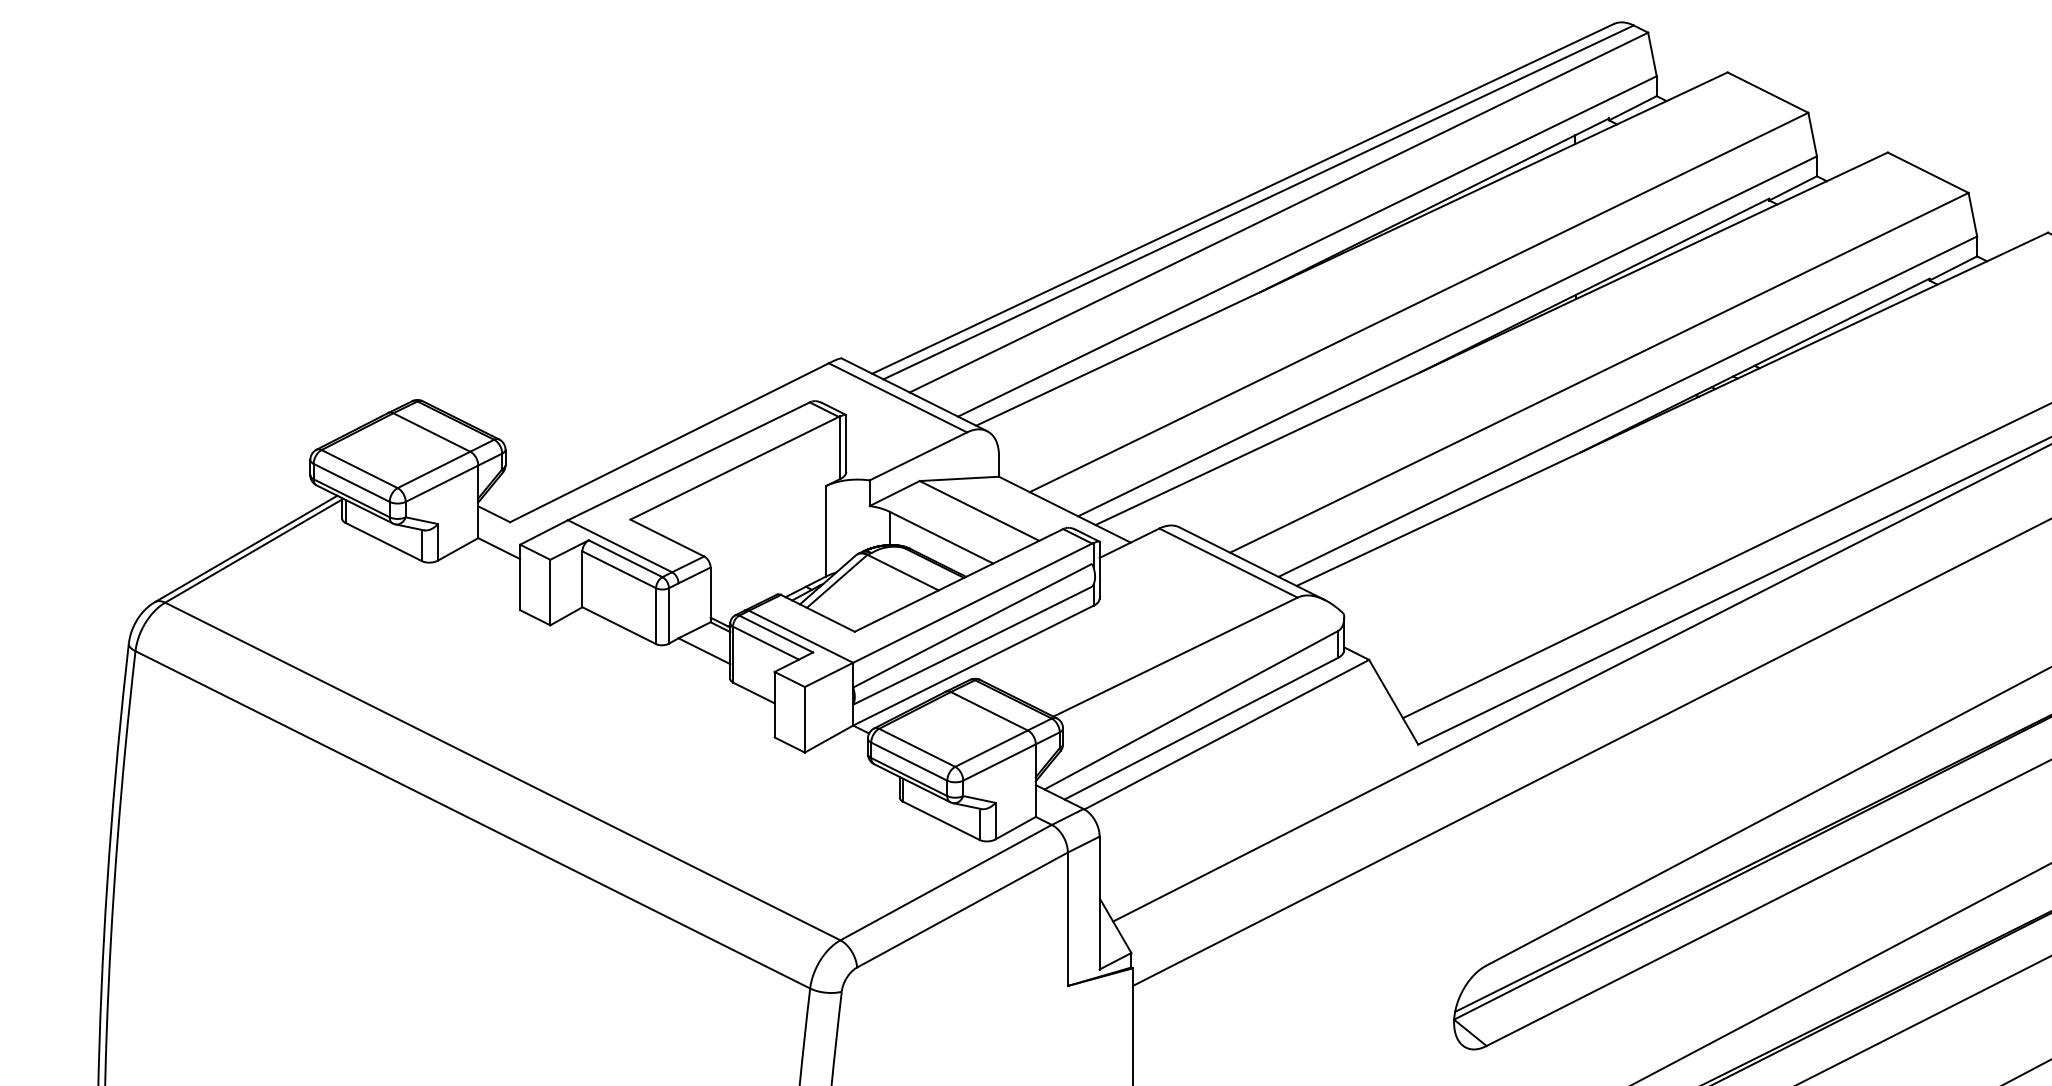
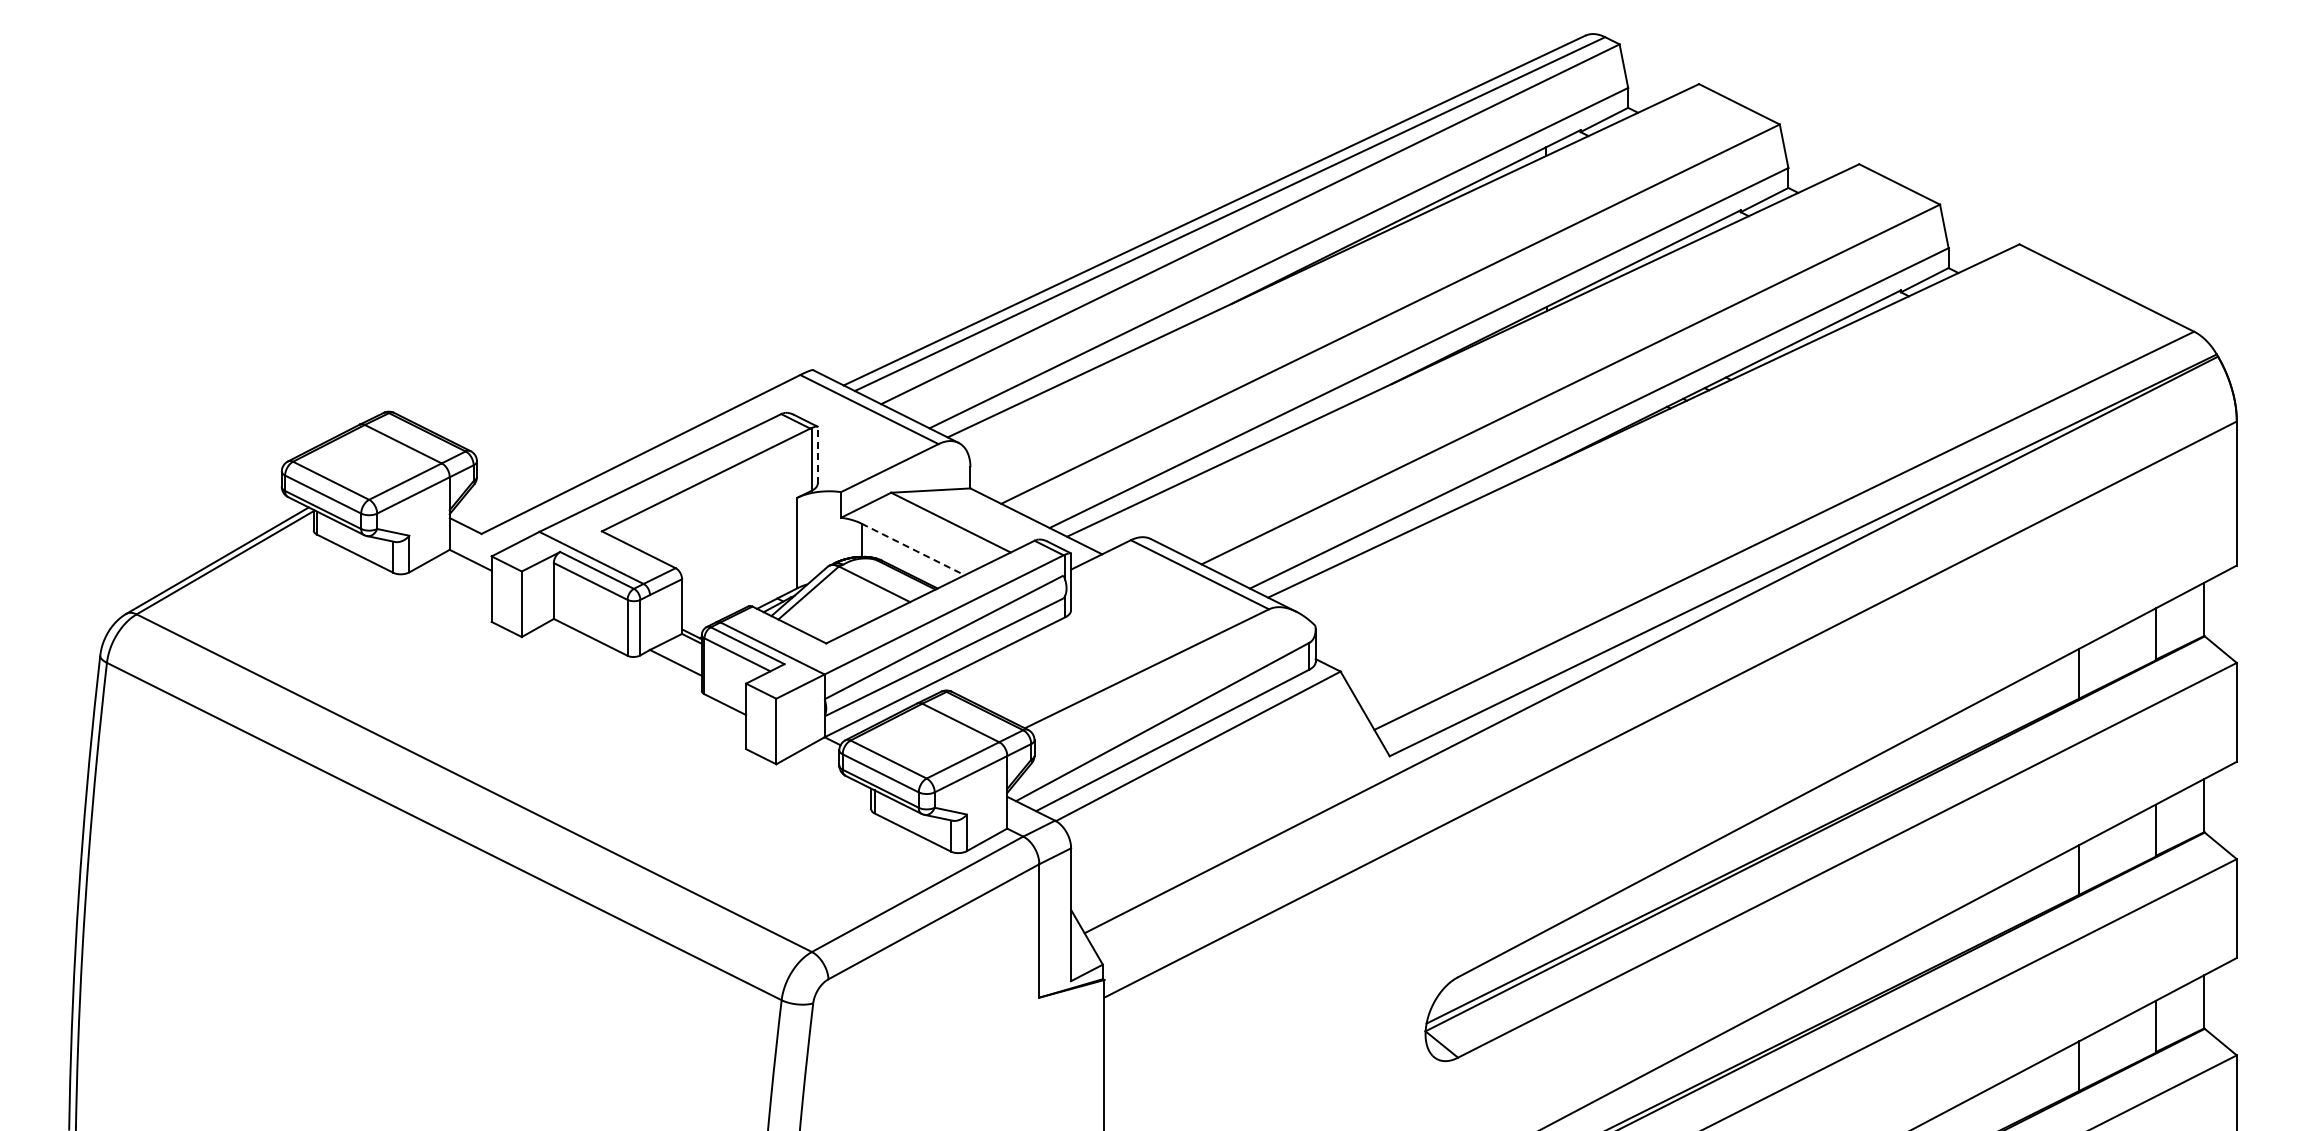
line: (846, 442) -> (817, 454), solid -> dashed
line: (942, 537) -> (913, 549), solid -> dashed

